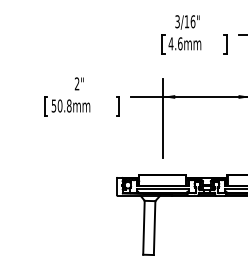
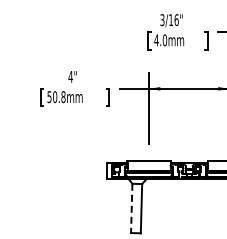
text: (180, 42) -> (165, 39), 4.6mm -> 4.0mm
text: (76, 83) -> (70, 76), 2" -> 4"
line: (143, 227) -> (131, 208), solid -> dashed

